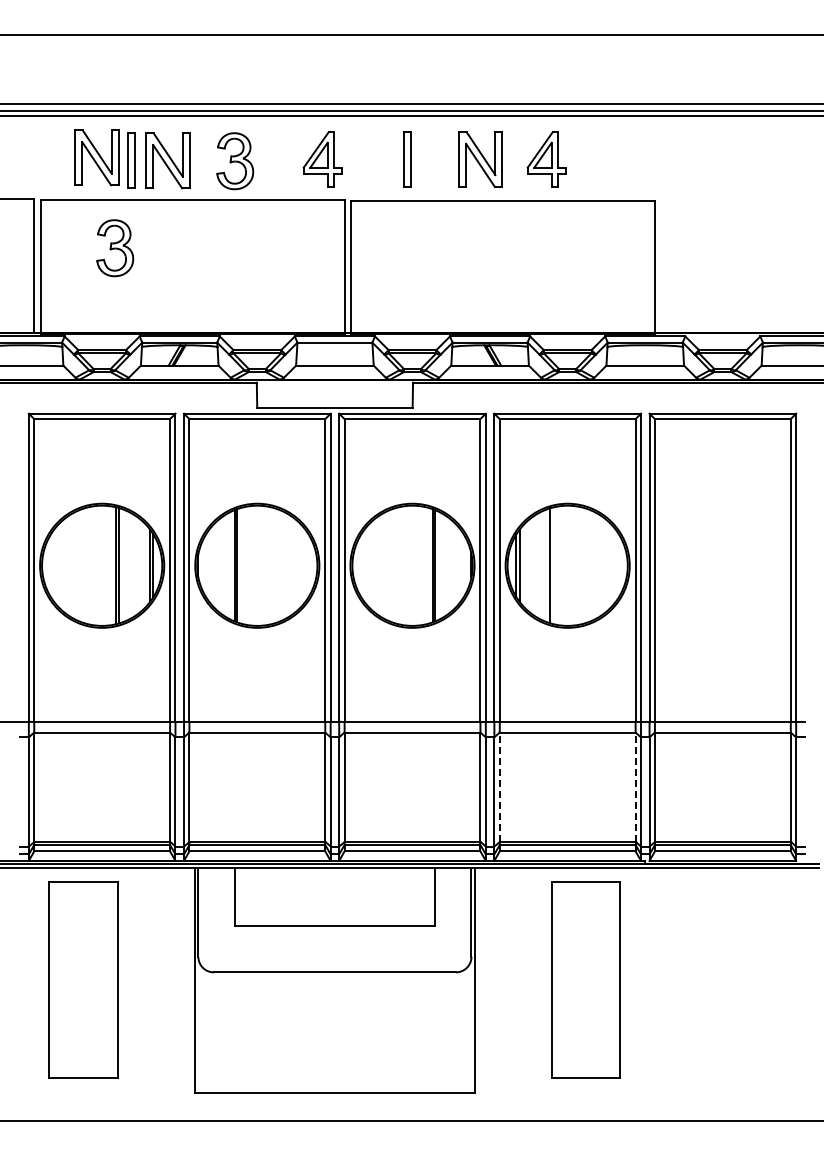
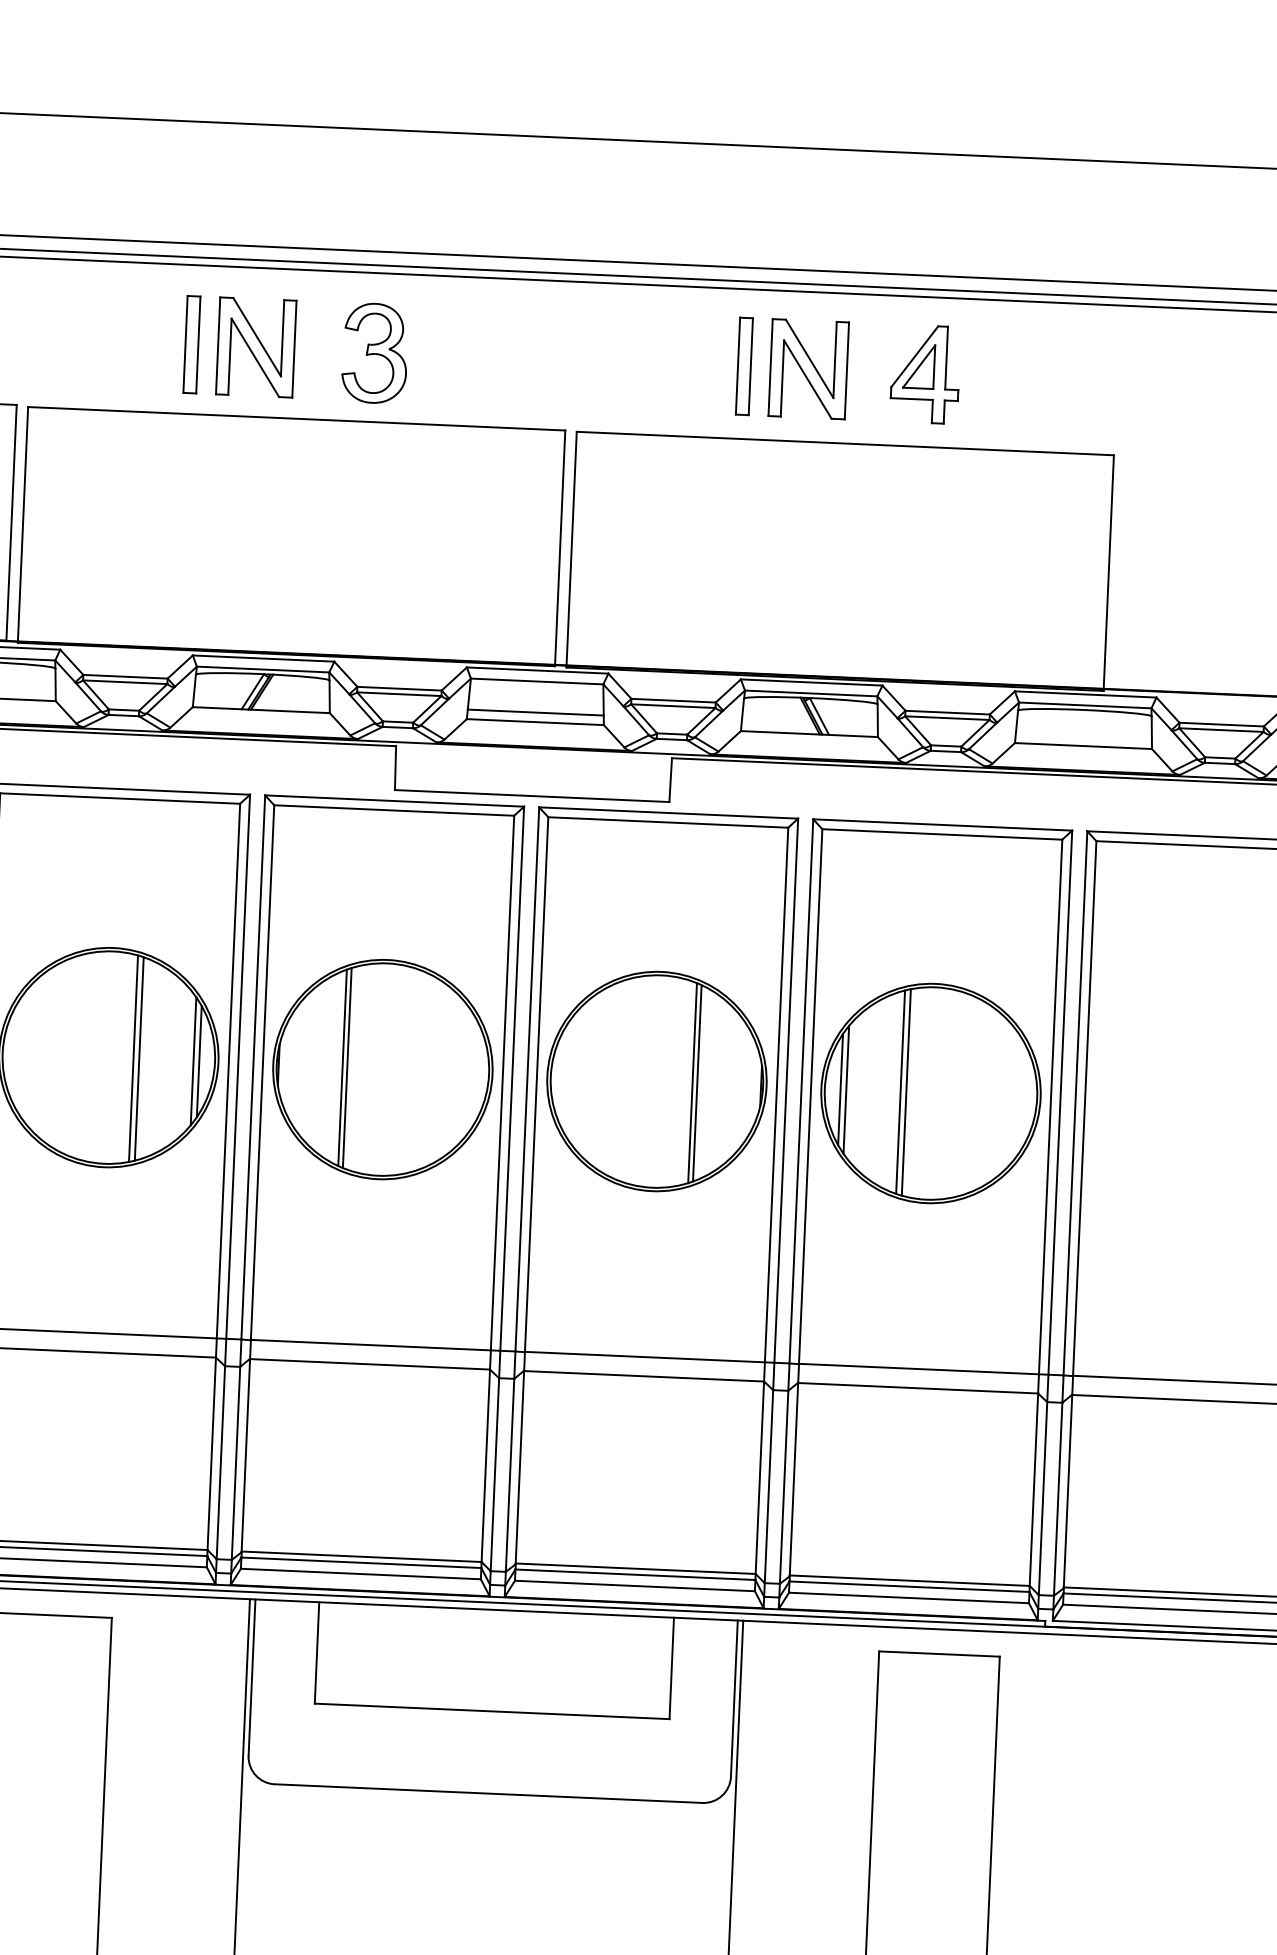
part: (96, 157) -> (130, 336), removed
part: (322, 159) -> (529, 357), removed
part: (407, 159) -> (744, 366), moved
part: (115, 248) -> (156, 498), removed
line: (334, 360) -> (535, 712), added
line: (553, 565) -> (905, 1091), added
line: (499, 786) -> (793, 1478), dashed -> solid
line: (635, 786) -> (1033, 1488), dashed -> solid

